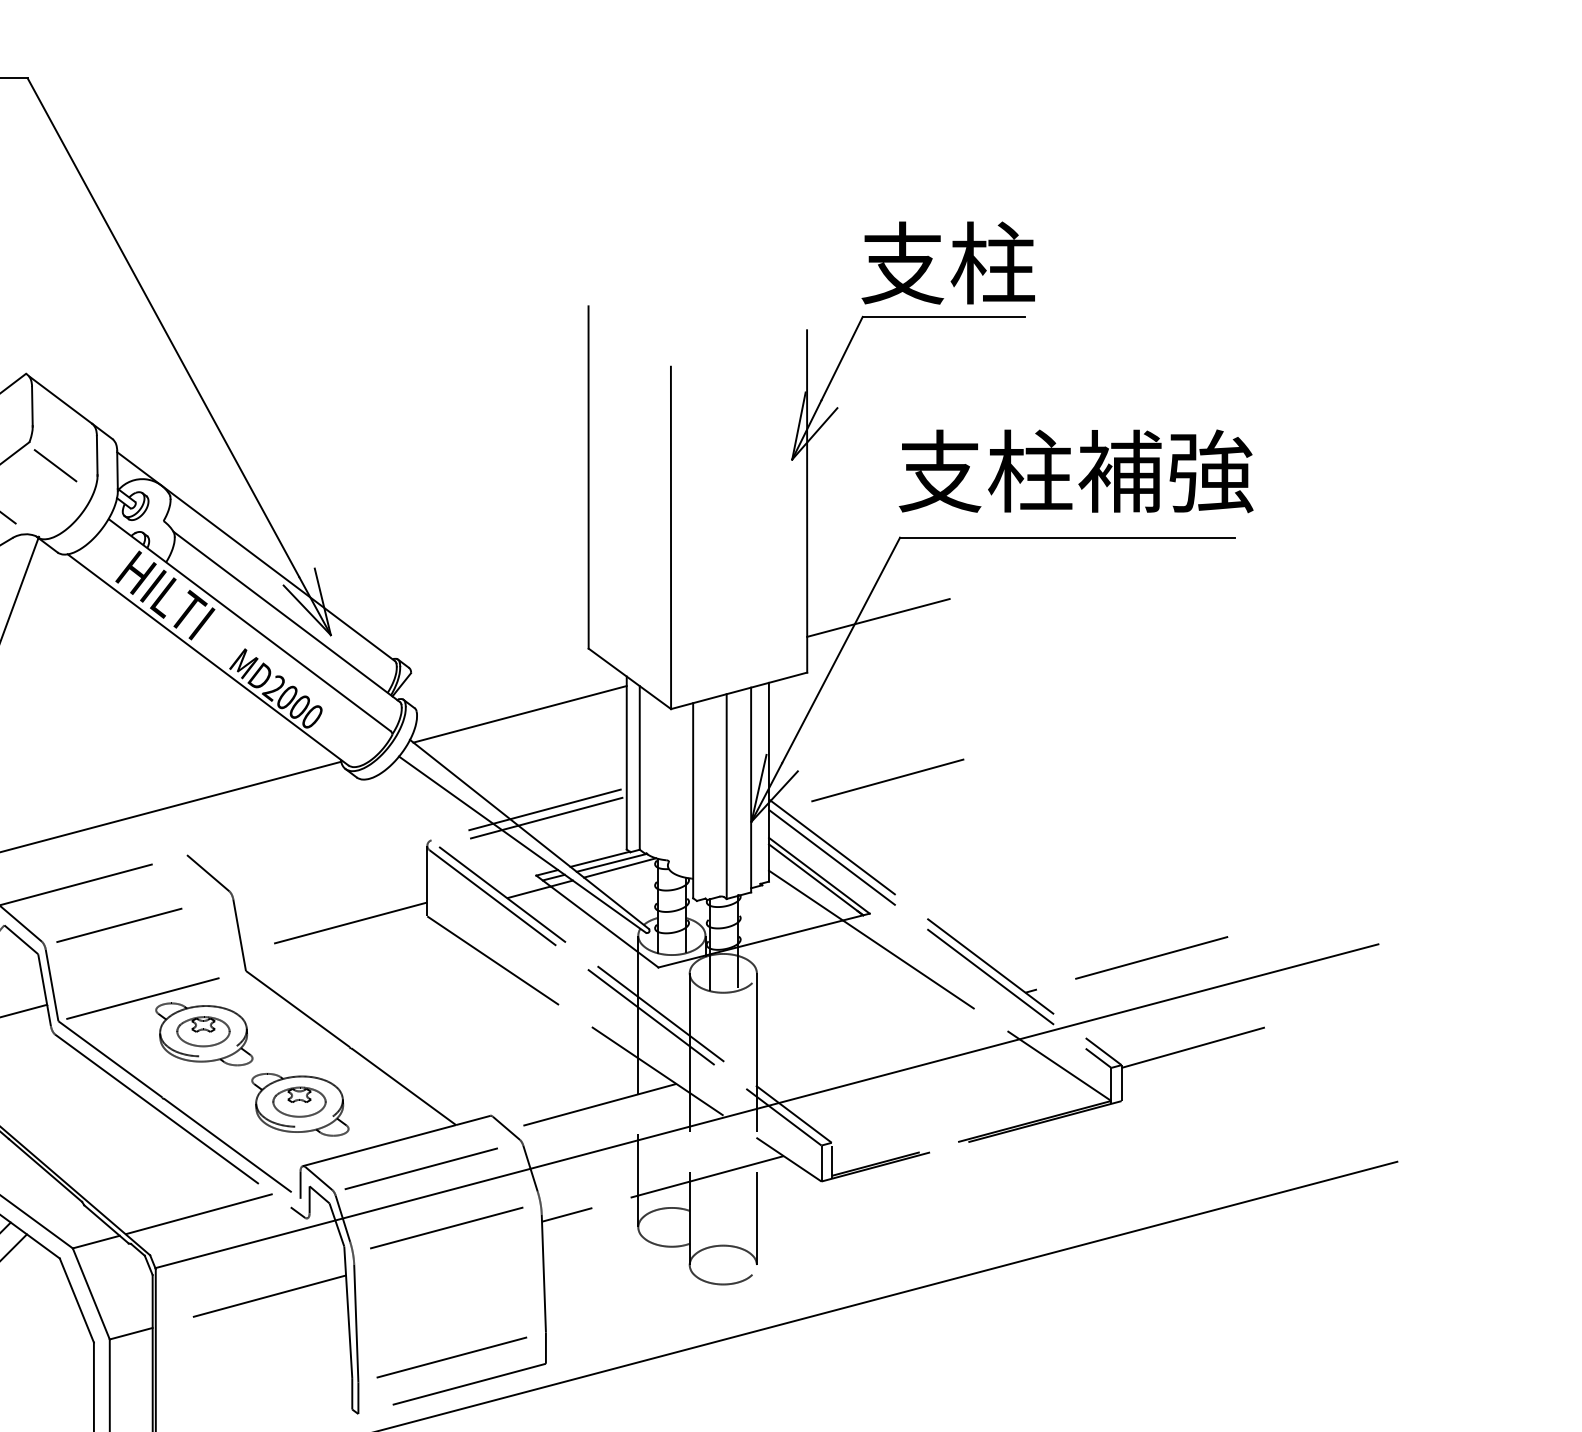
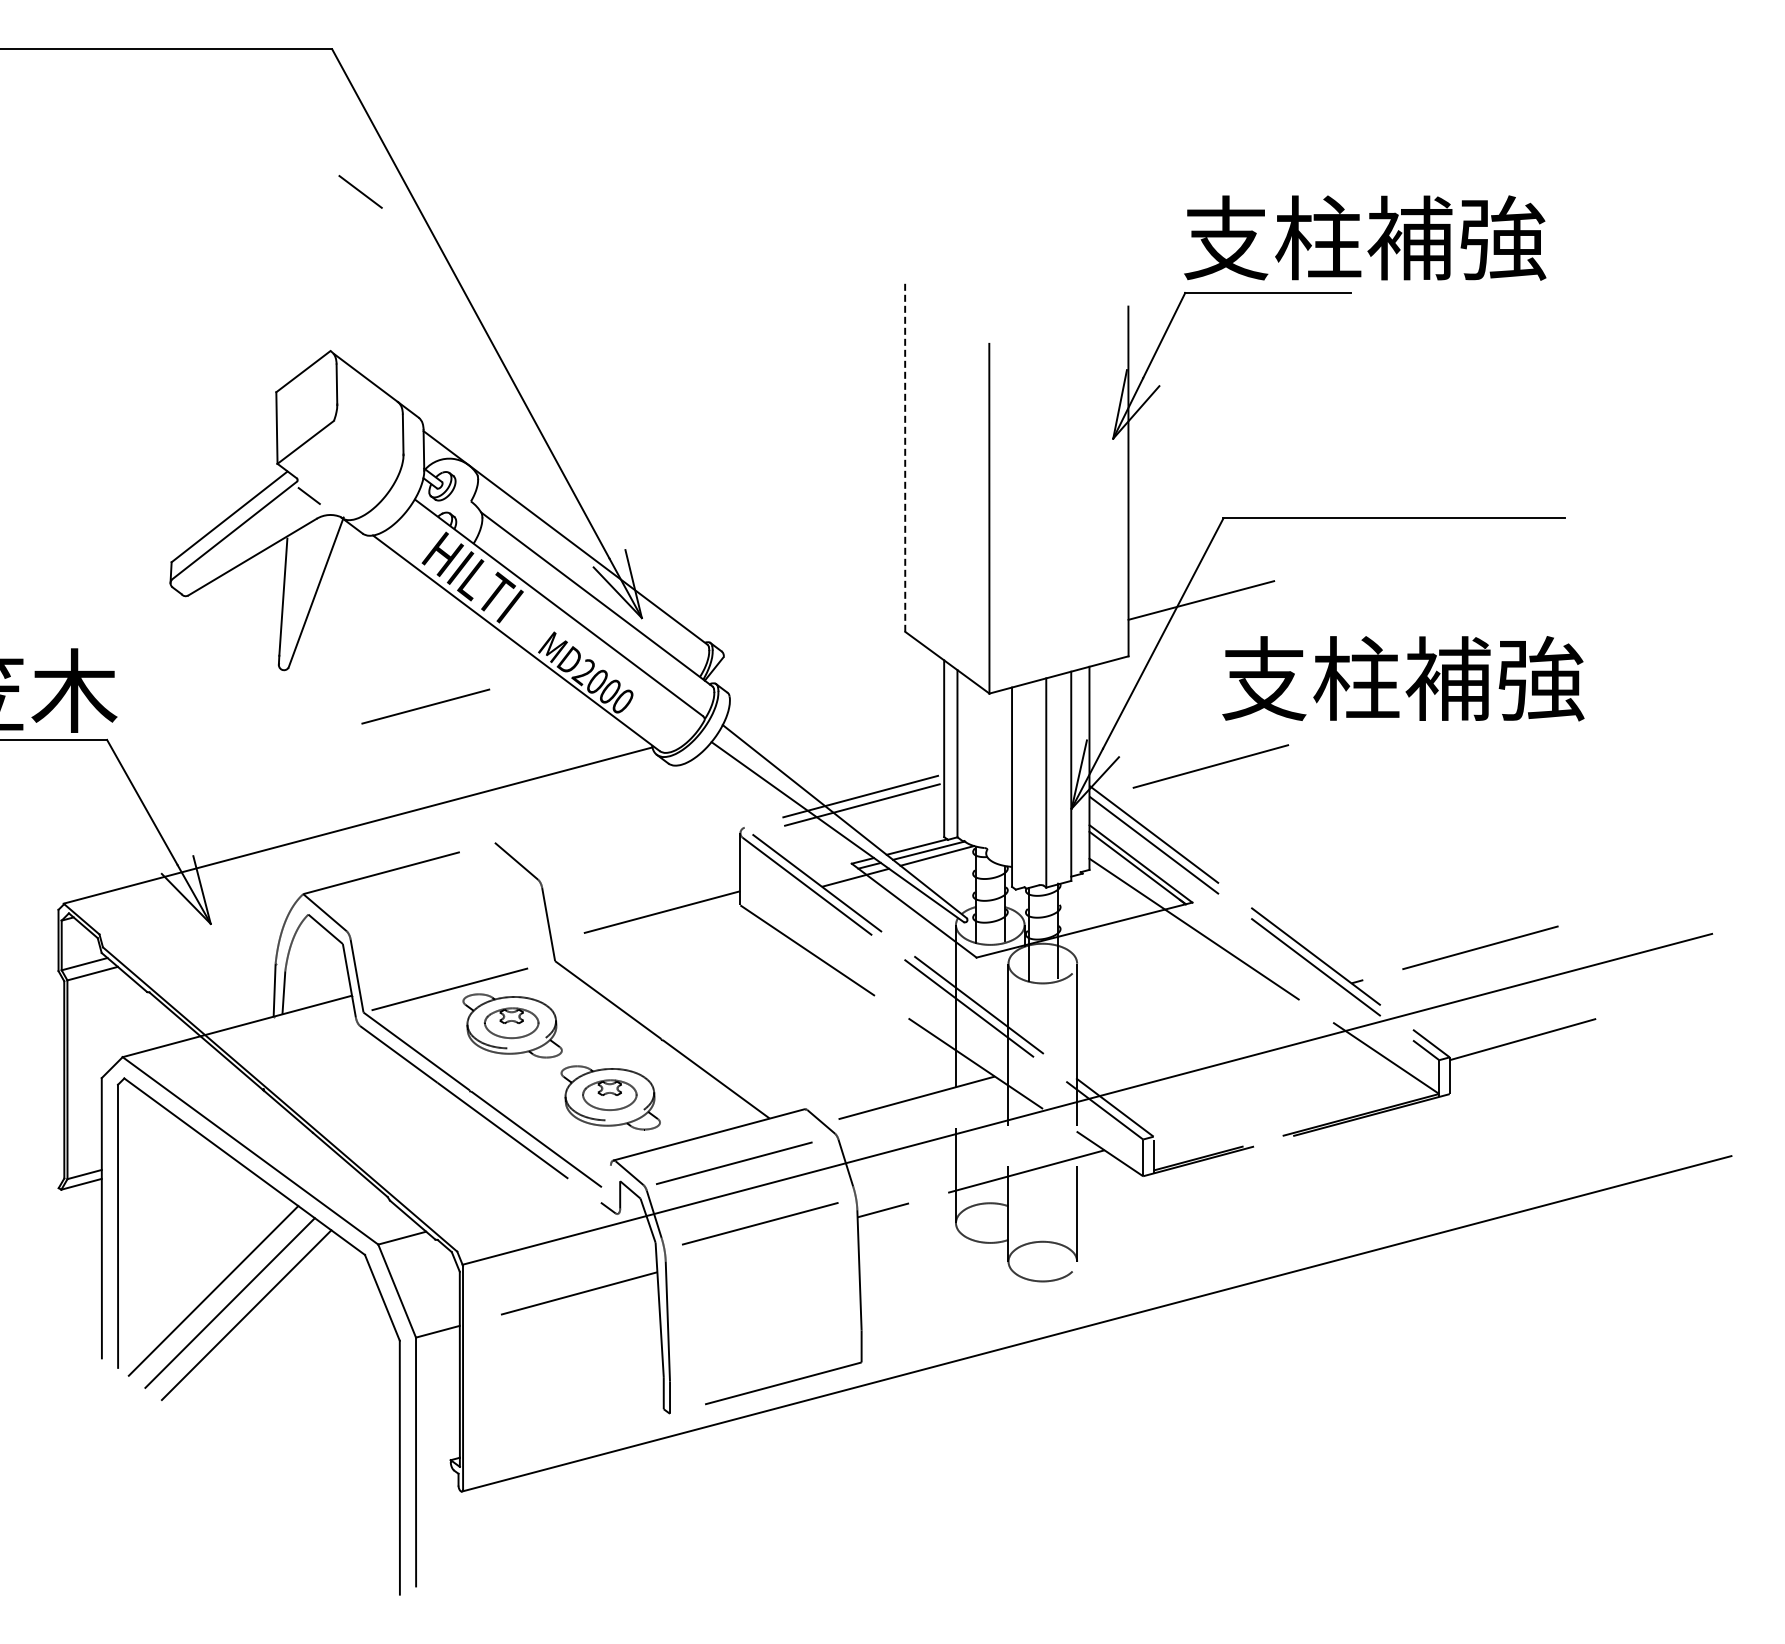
text: (1128, 262) -> (1456, 237), 支柱 -> 支柱補強
line: (55, 465) -> (360, 191), moved
text: (1076, 471) -> (1403, 678), moved
line: (588, 477) -> (905, 456), solid -> dashed
line: (520, 713) -> (835, 698), removed
line: (119, 925) -> (425, 706), moved
line: (300, 1184) -> (610, 1179), removed
line: (199, 1214) -> (507, 1209), removed
line: (451, 1356) -> (765, 1355), removed

